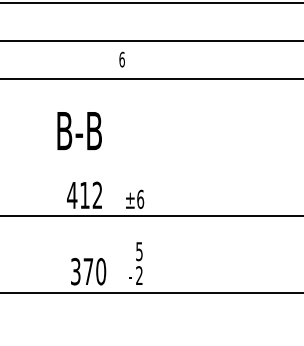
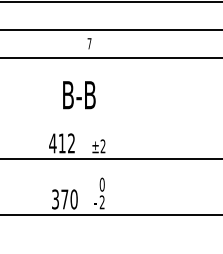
text: (122, 59) -> (89, 43), 6 -> 7
text: (79, 131) -> (79, 95), moved
text: (139, 199) -> (102, 146), ±6 -> ±2
text: (138, 251) -> (101, 184), 5 -> 0

